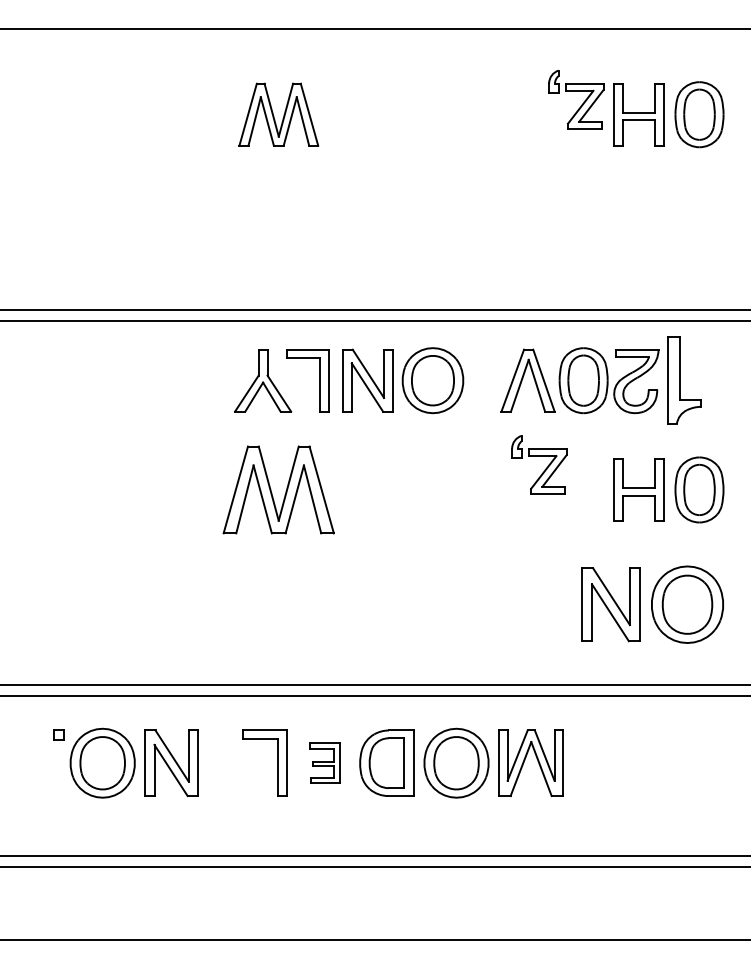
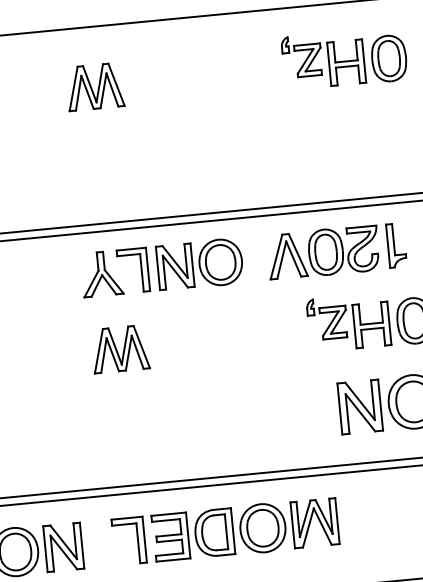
part: (684, 380) -> (396, 245), size x0.71
part: (544, 469) -> (331, 321), moved
part: (278, 489) -> (120, 348), size x0.71
part: (324, 762) -> (170, 536), size x1.67

